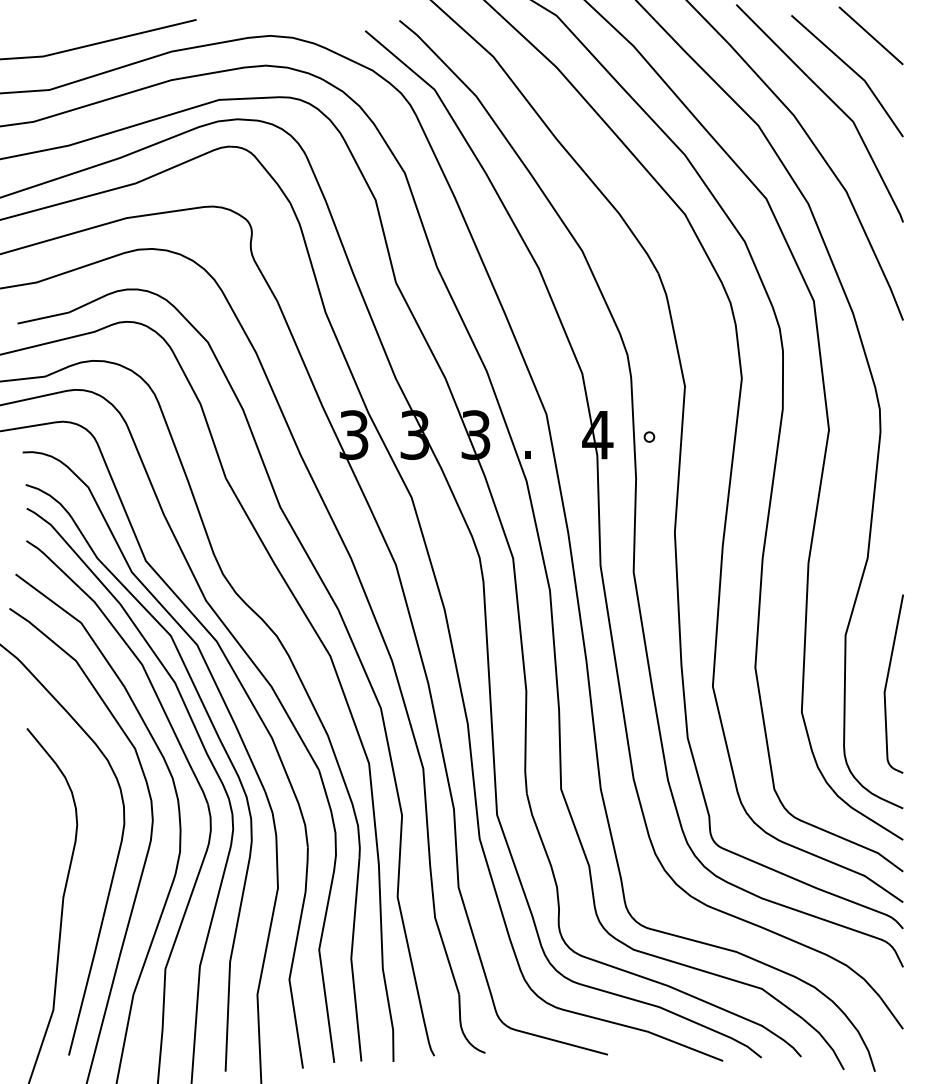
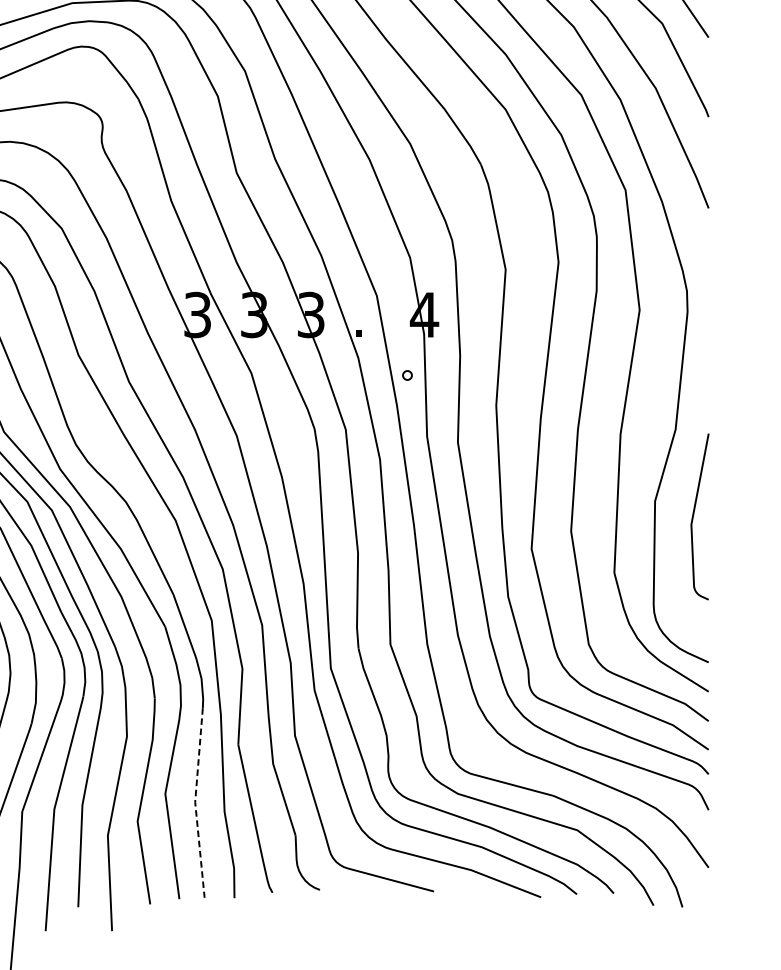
circle: (649, 436) -> (407, 374), moved
curve: (887, 683) -> (694, 516), moved
line: (351, 959) -> (195, 802), solid -> dashed

